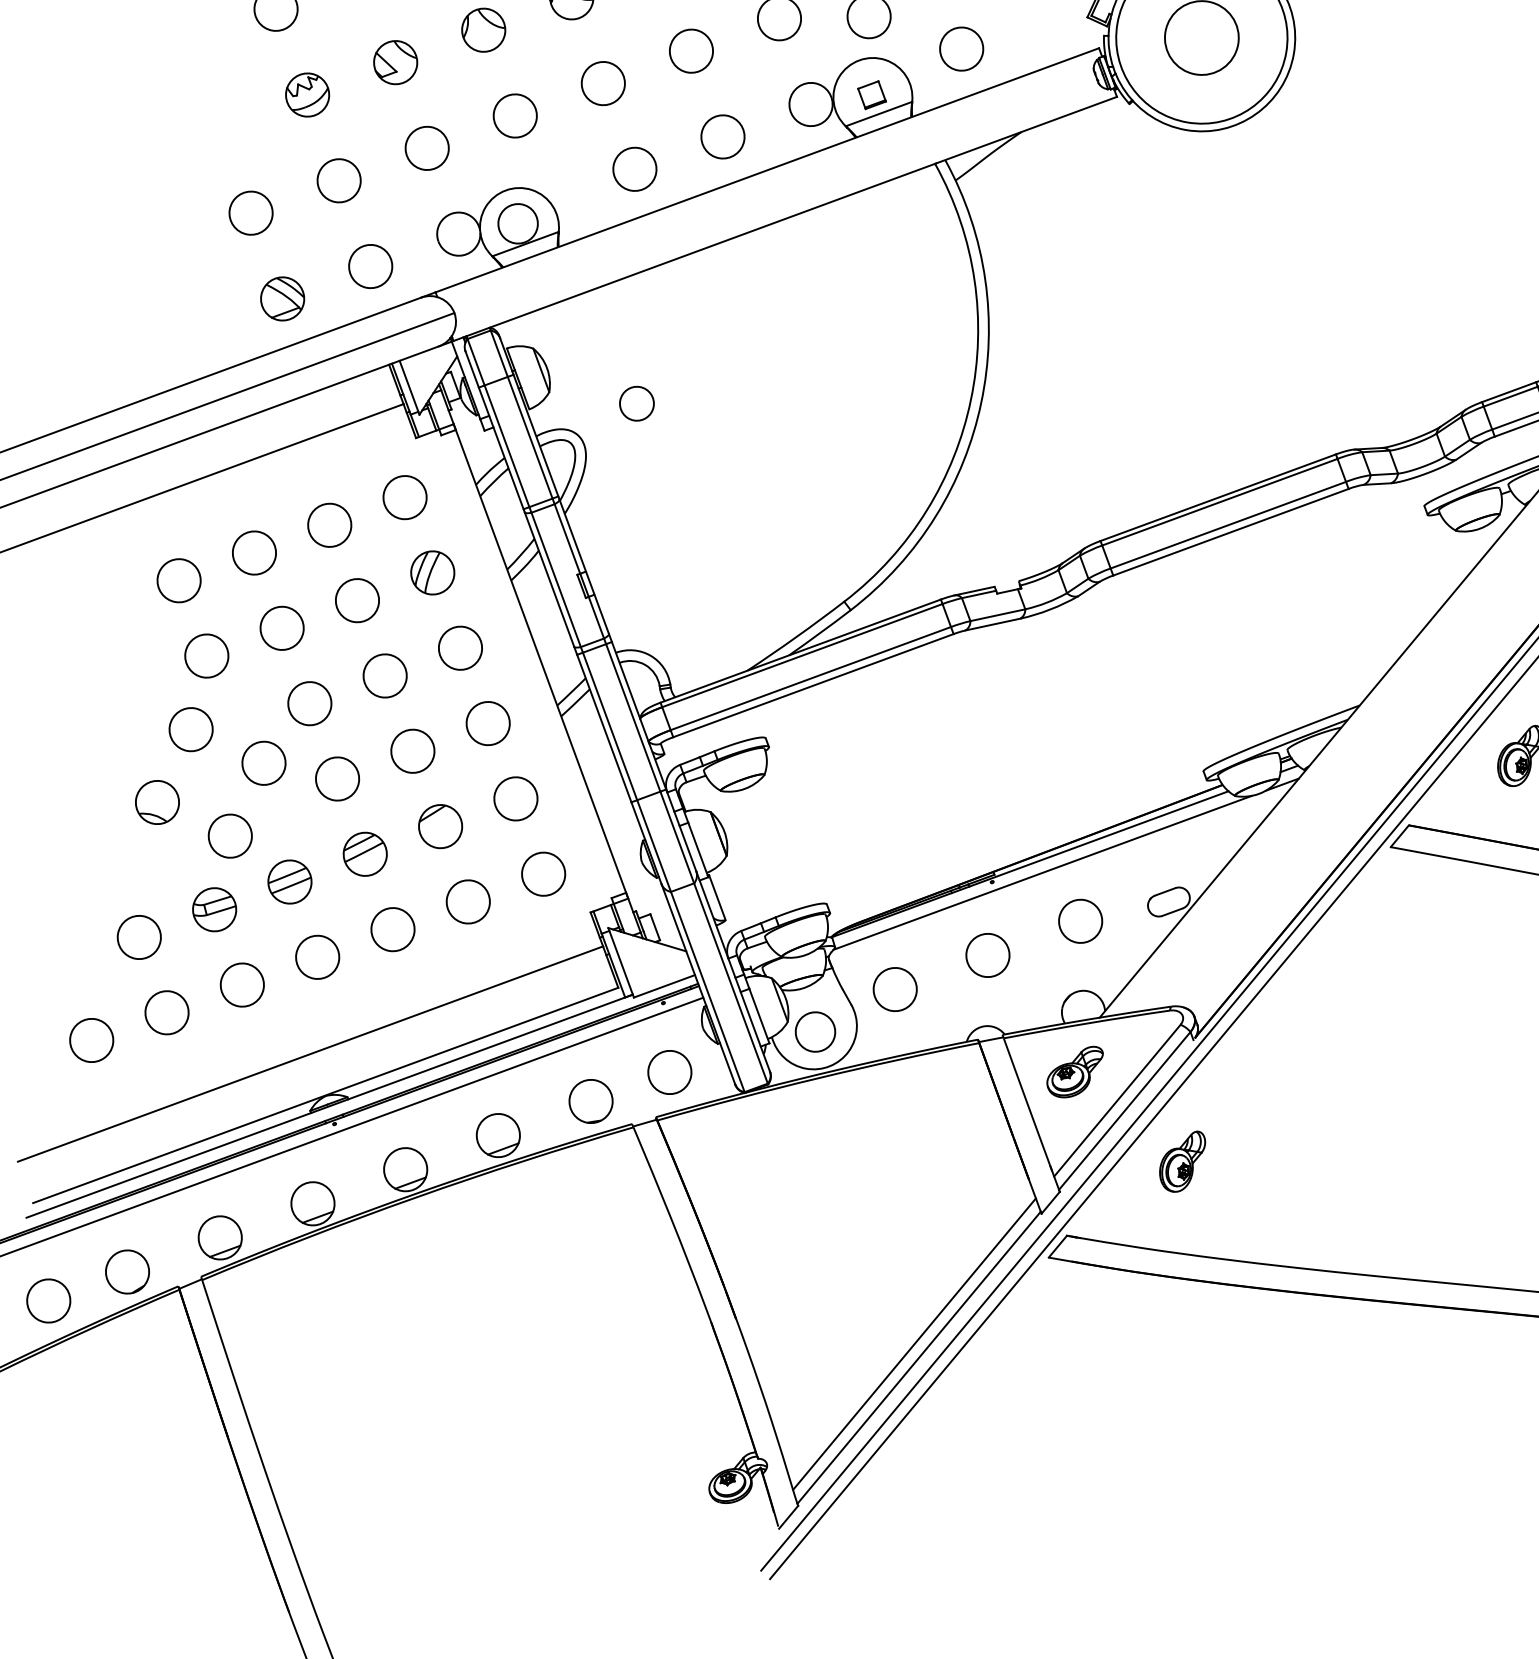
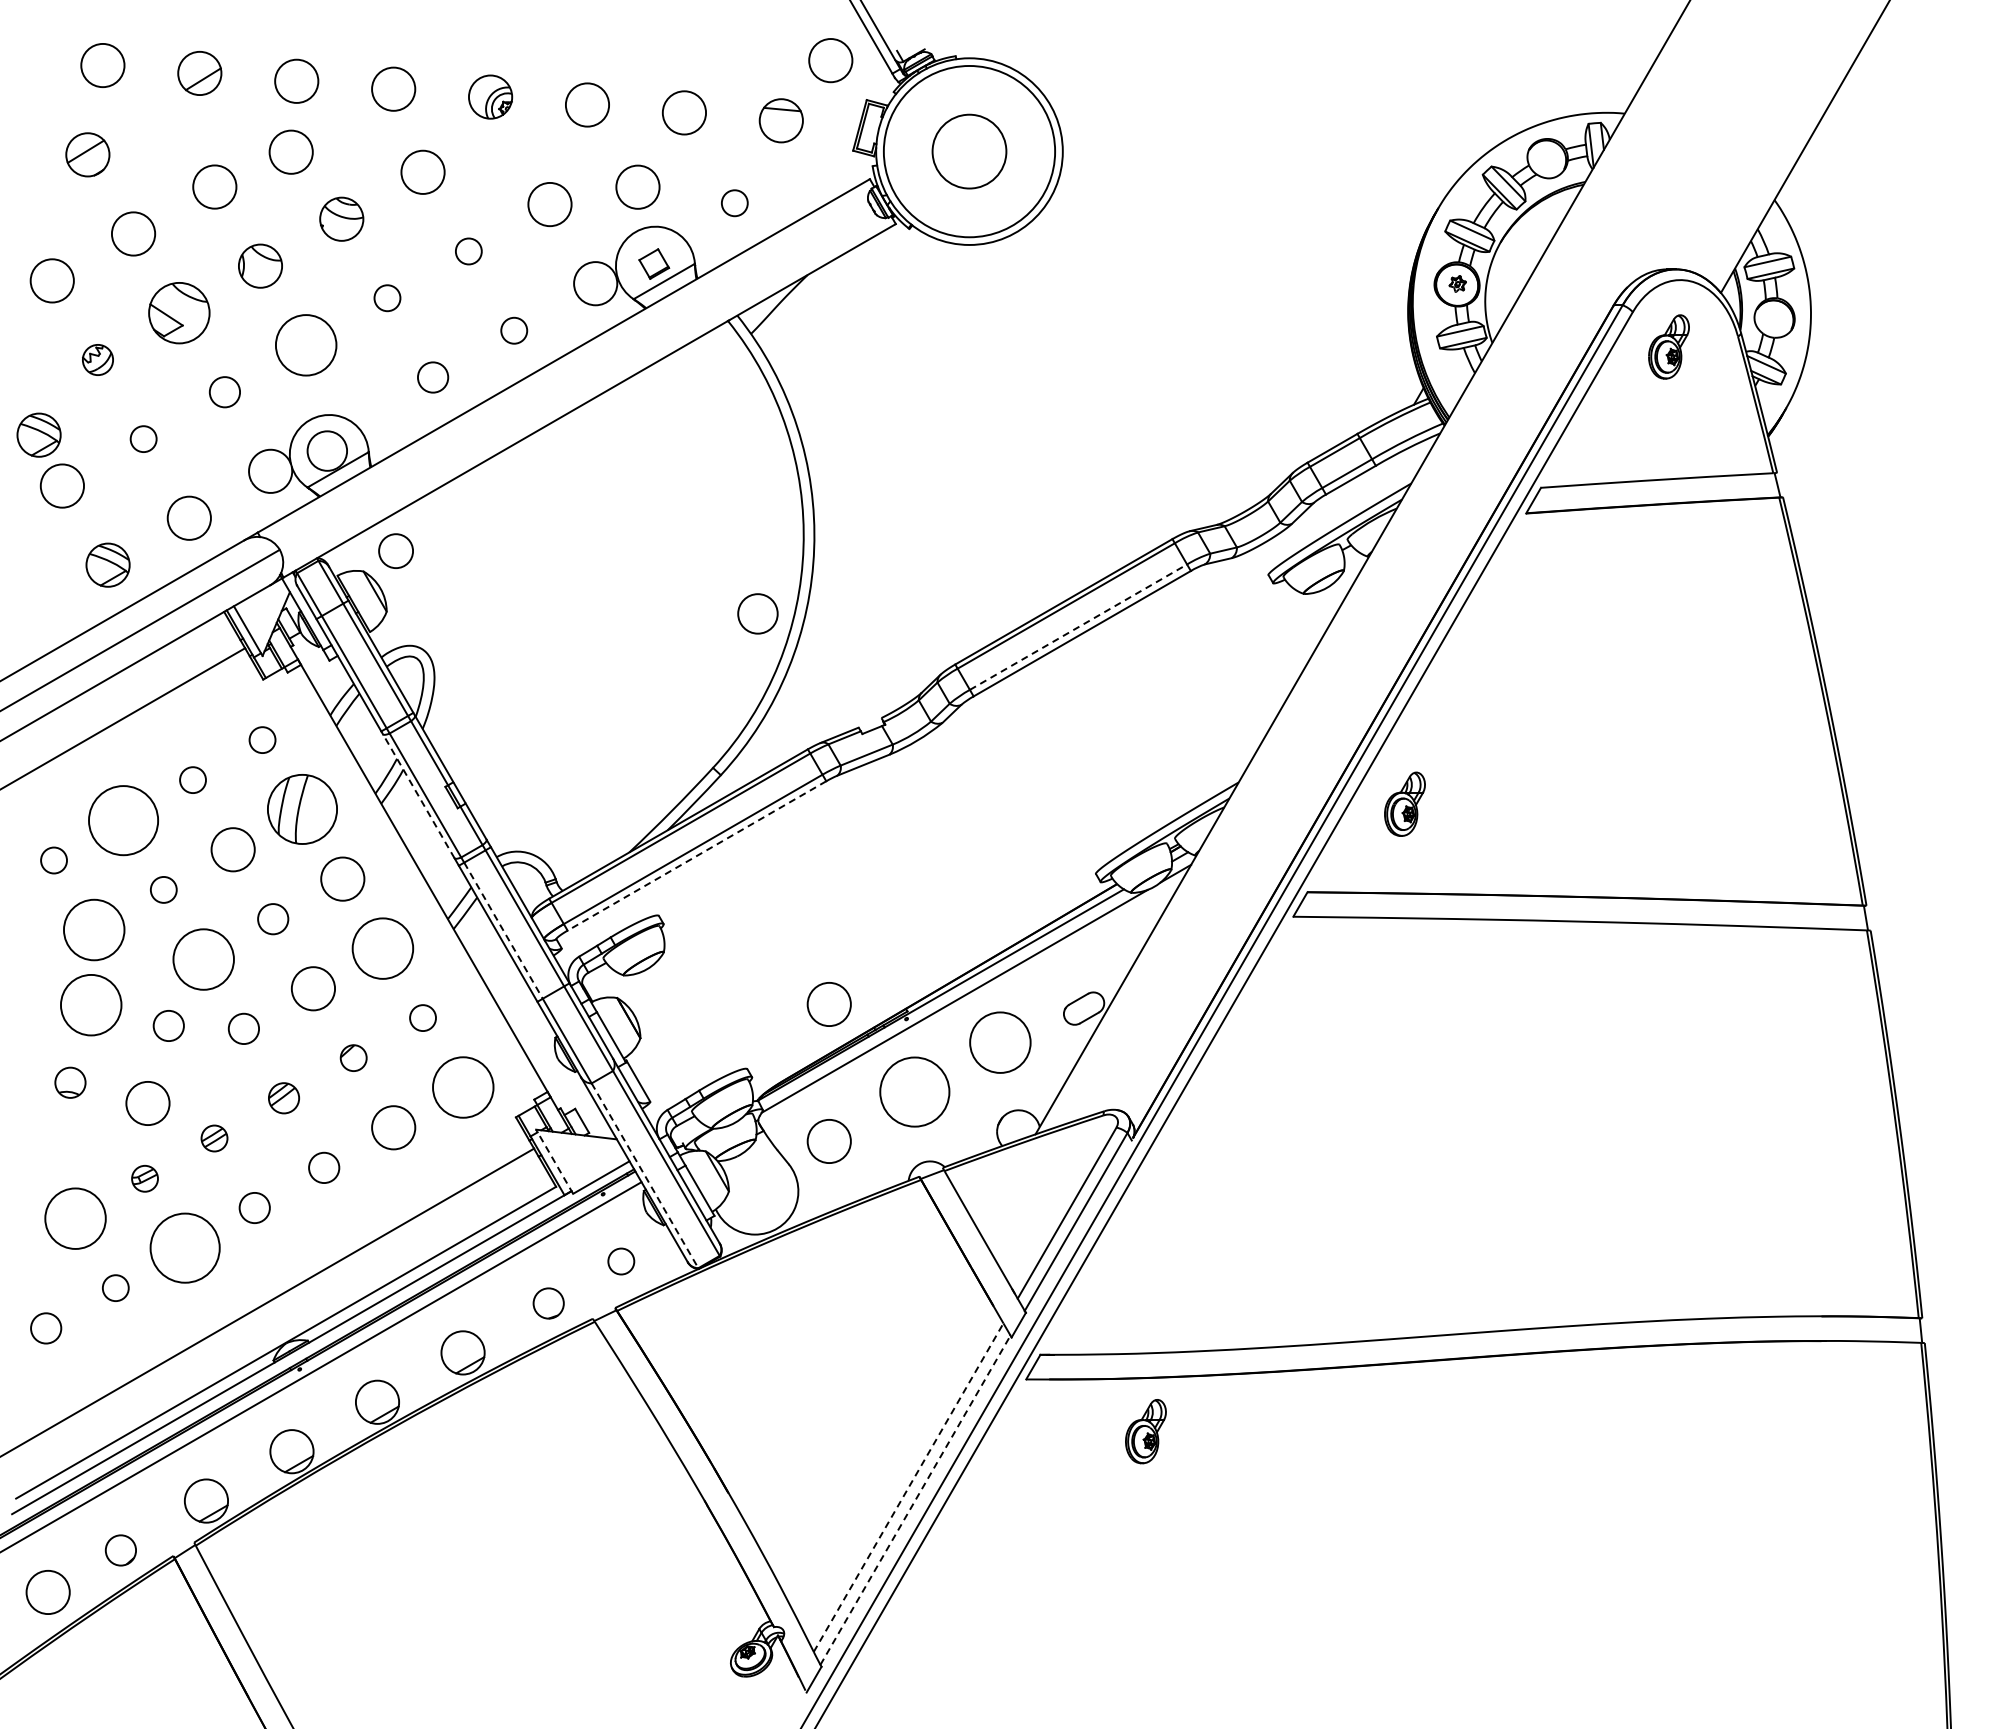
circle: (961, 48) -> (734, 202), size x0.6
circle: (691, 51) -> (468, 251), size x0.6
part: (395, 61) -> (178, 312), size x1.4
circle: (603, 82) -> (387, 297), size x0.6
part: (307, 94) -> (97, 359), size x0.7
circle: (514, 115) -> (305, 344), size x1.4
circle: (722, 136) -> (513, 330), size x0.6
circle: (426, 147) -> (224, 391), size x0.7
part: (236, 158) -> (38, 434), added
circle: (634, 169) -> (432, 377), size x0.7
circle: (339, 180) -> (143, 438), size x0.6
circle: (636, 403) -> (395, 550), moved
circle: (405, 496) -> (262, 739), size x0.6
circle: (329, 524) -> (192, 779), size x0.6
line: (1228, 524) -> (1078, 626), solid -> dashed
circle: (254, 552) -> (123, 819), size x1.6
part: (432, 572) -> (302, 809), size x1.6
line: (549, 579) -> (418, 796), solid -> dashed
circle: (178, 580) -> (53, 860), size x0.6
circle: (282, 627) -> (163, 889), size x0.6
circle: (206, 655) -> (93, 929), size x1.4
circle: (384, 675) -> (272, 918), size x0.7
line: (812, 686) -> (696, 856), solid -> dashed
circle: (309, 702) -> (203, 958), size x1.4
circle: (487, 723) -> (382, 948), size x1.4
line: (610, 726) -> (503, 930), solid -> dashed
circle: (190, 728) -> (90, 1004), size x1.4
circle: (263, 762) -> (168, 1025), size x0.7
circle: (337, 778) -> (243, 1028), size x0.7
circle: (515, 798) -> (422, 1017), size x0.6
part: (157, 802) -> (70, 1082), size x0.7
part: (440, 825) -> (353, 1057), size x0.6
part: (364, 853) -> (283, 1097), size x0.7
circle: (917, 854) -> (828, 1004), added
circle: (542, 873) -> (462, 1087), size x1.4
part: (289, 881) -> (214, 1138), size x0.6
part: (214, 909) -> (144, 1178), size x0.6
circle: (1080, 921) -> (1000, 1042), size x1.4
circle: (392, 929) -> (323, 1167), size x0.7
circle: (139, 937) -> (75, 1218), size x1.4
circle: (987, 954) -> (914, 1091), size x1.6
circle: (317, 956) -> (254, 1207), size x0.7
line: (621, 962) -> (554, 1161), solid -> dashed
circle: (241, 984) -> (184, 1247), size x1.6
line: (708, 991) -> (645, 1175), solid -> dashed
circle: (167, 1011) -> (115, 1287), size x0.6
circle: (815, 1031) -> (757, 613), moved
circle: (91, 1040) -> (45, 1328), size x0.7
part: (1074, 1071) -> (1019, 1191), removed
circle: (669, 1072) -> (620, 1261), size x0.6
circle: (590, 1101) -> (548, 1303), size x0.7
part: (1181, 1160) -> (1145, 1431), moved
circle: (127, 1271) -> (120, 1550), size x0.7
line: (914, 1344) -> (908, 1487), solid -> dashed
line: (919, 1357) -> (915, 1499), solid -> dashed

